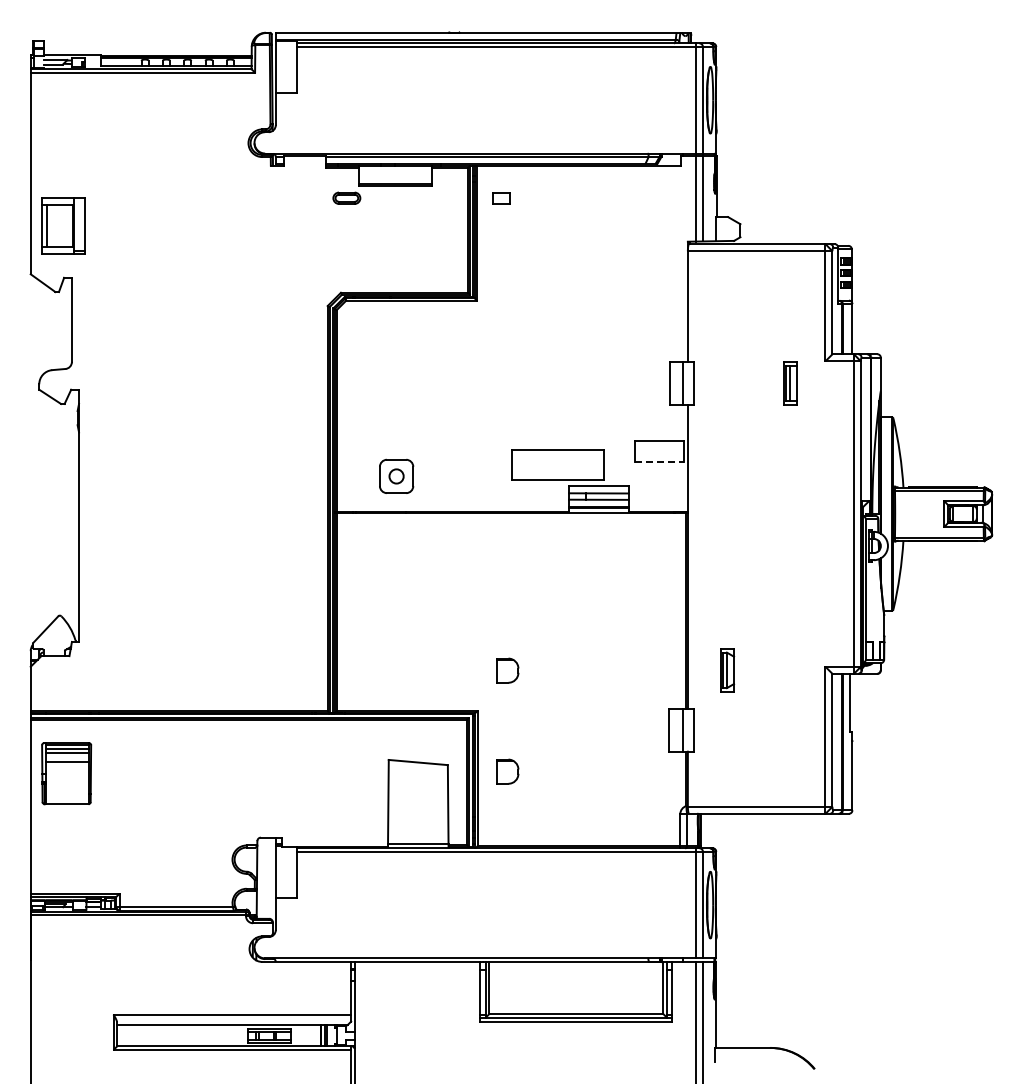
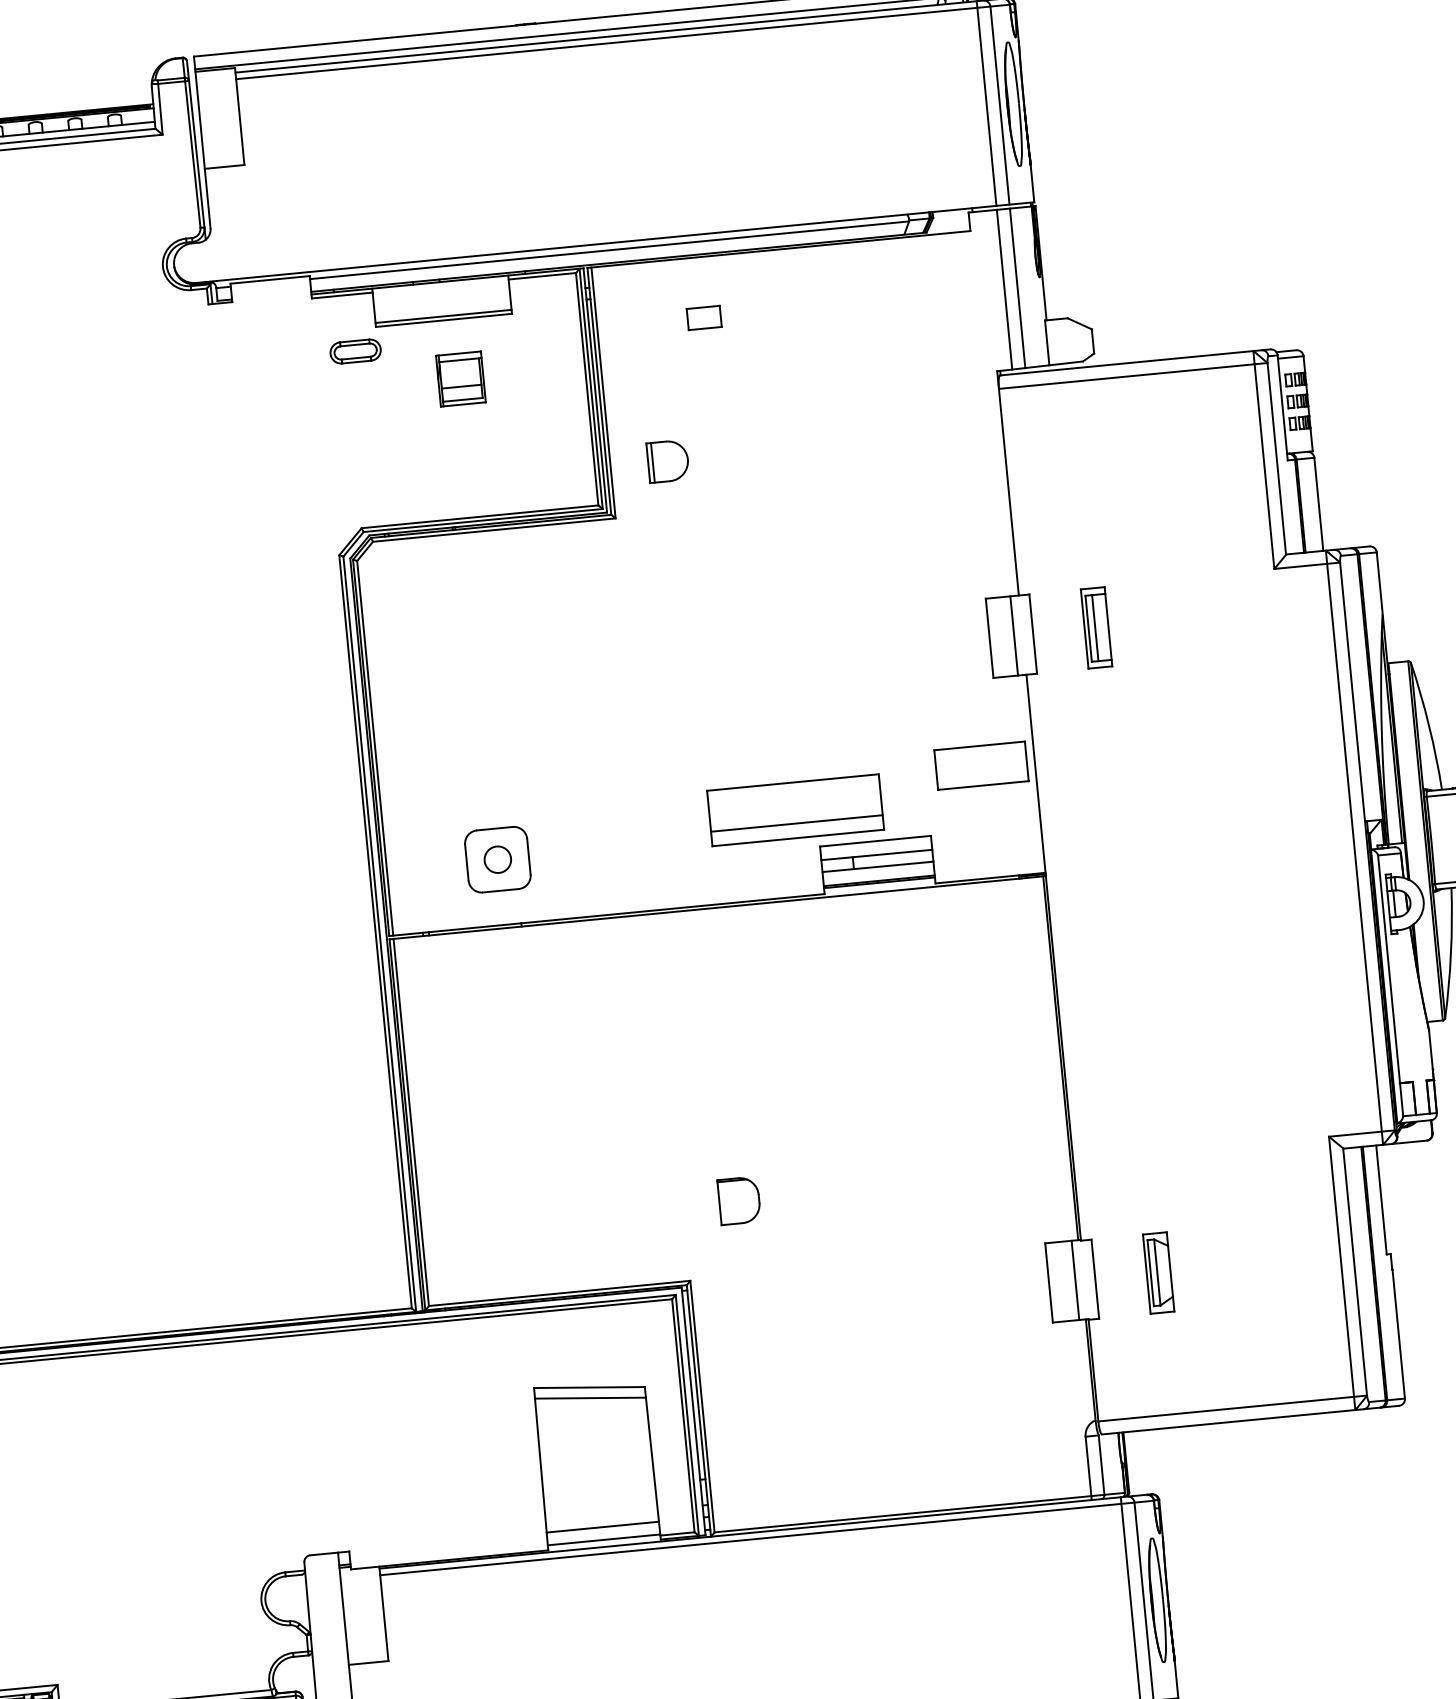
part: (501, 198) -> (704, 318), moved
part: (401, 218) -> (460, 379), added
part: (507, 272) -> (667, 460), added
part: (790, 383) -> (1096, 627), moved
line: (659, 461) -> (983, 784), dashed -> solid
line: (557, 472) -> (796, 823), added
part: (727, 670) -> (1158, 1272), moved
line: (417, 767) -> (588, 1396), added
part: (507, 771) -> (756, 1388), removed
line: (418, 837) -> (603, 1526), added

